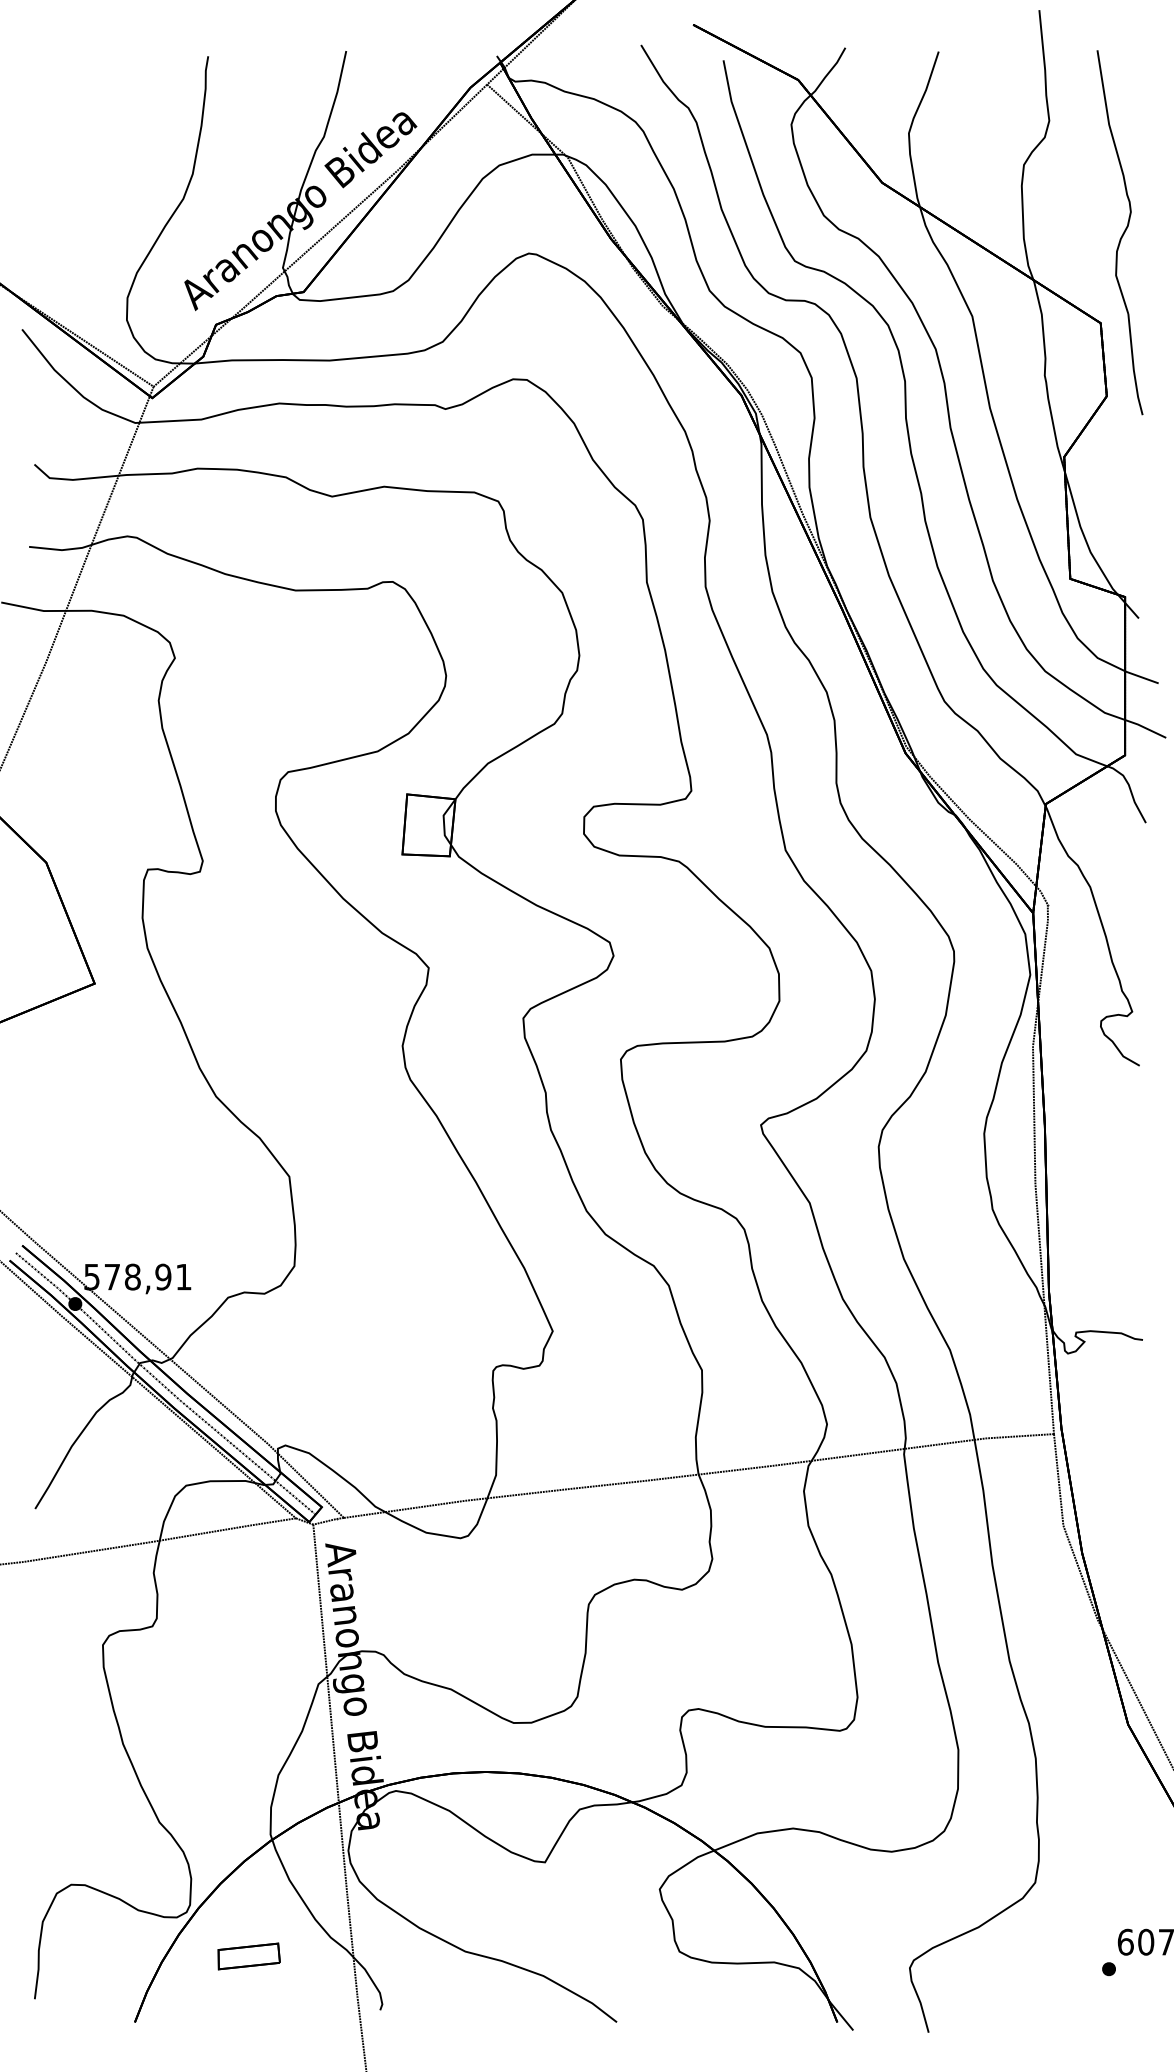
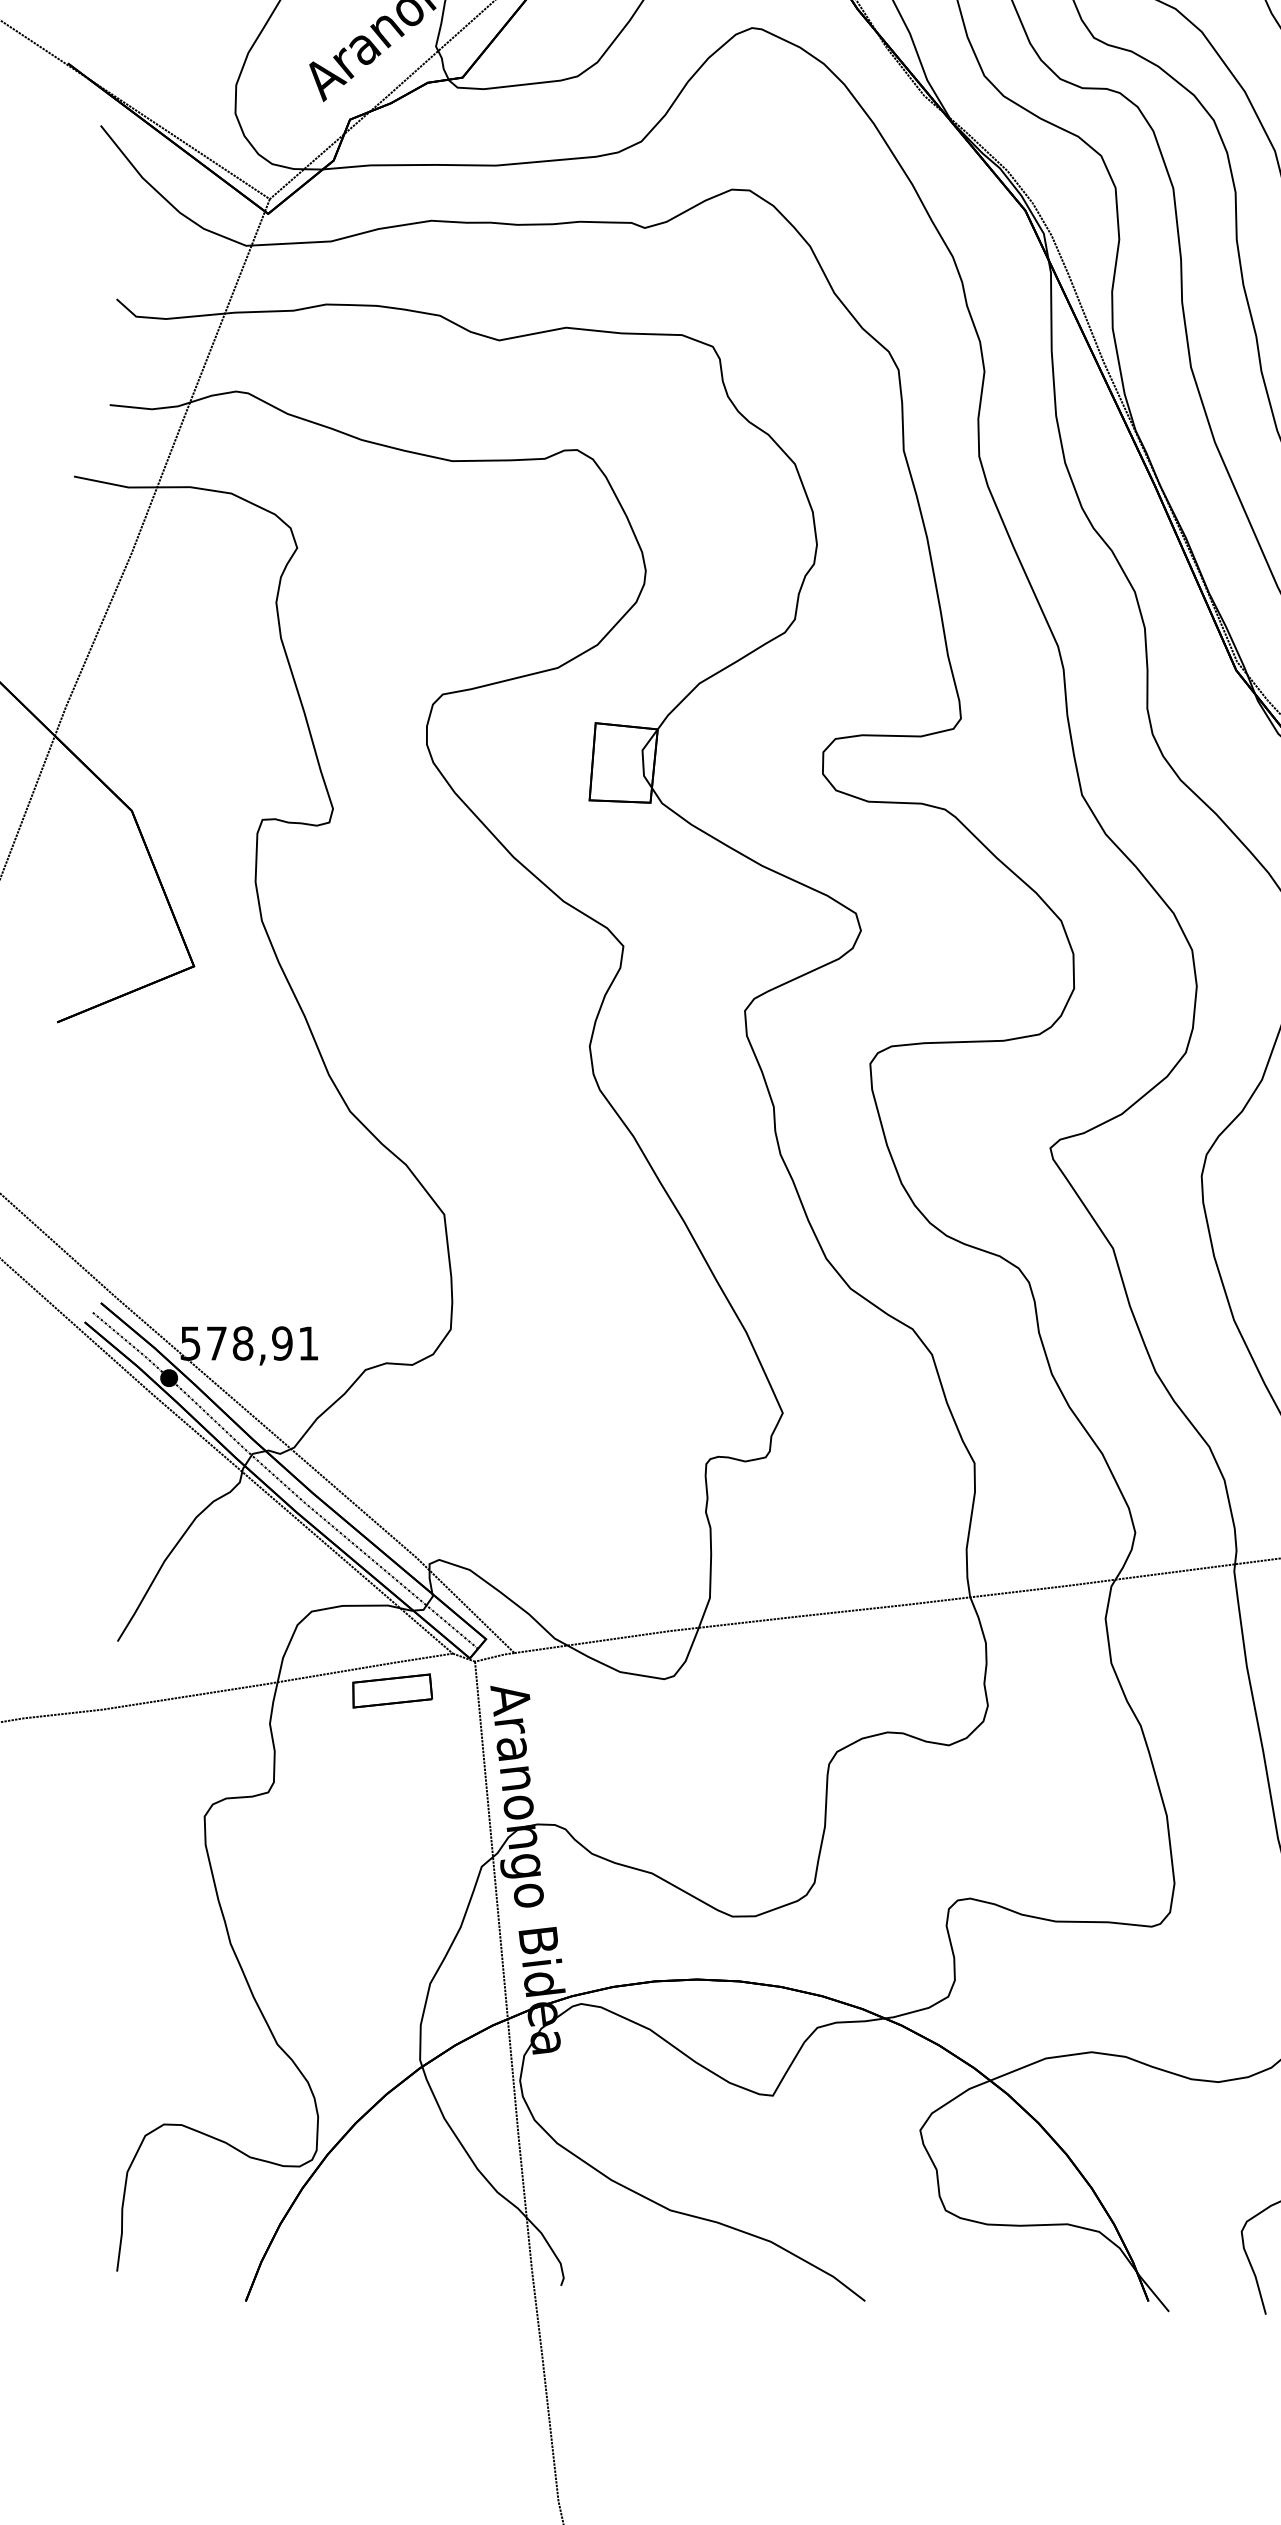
part: (248, 1956) -> (391, 1691), moved

